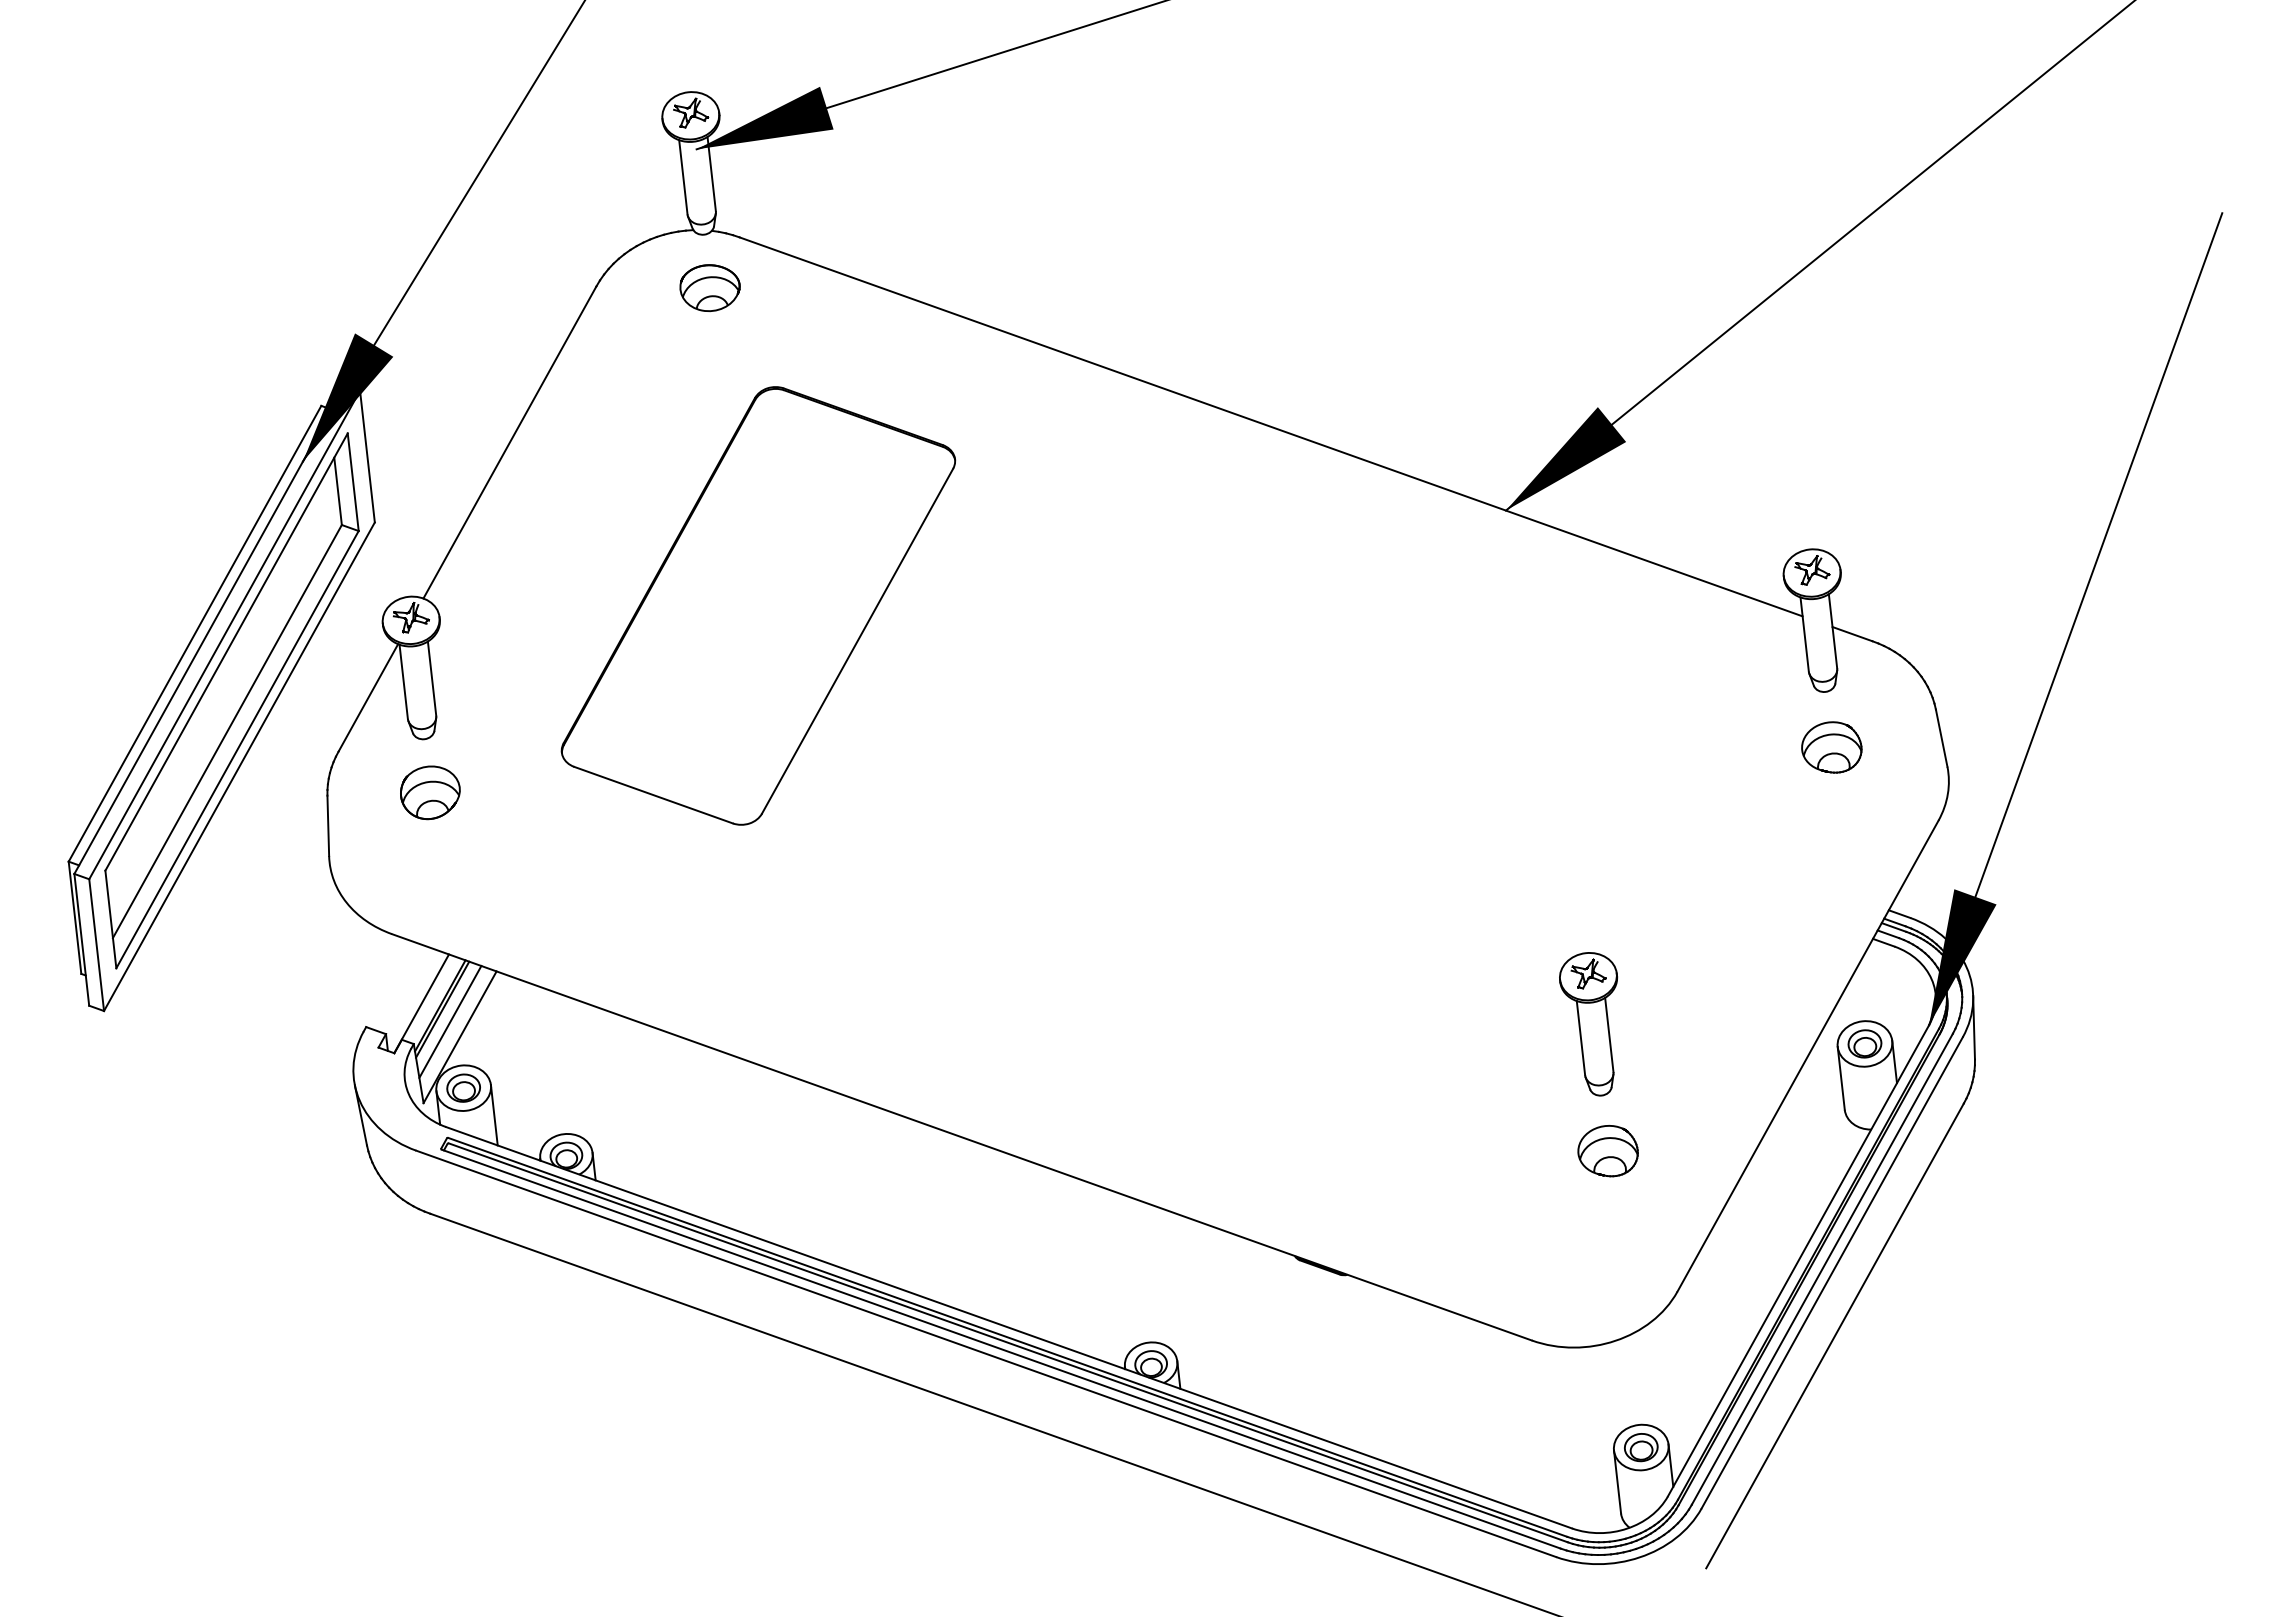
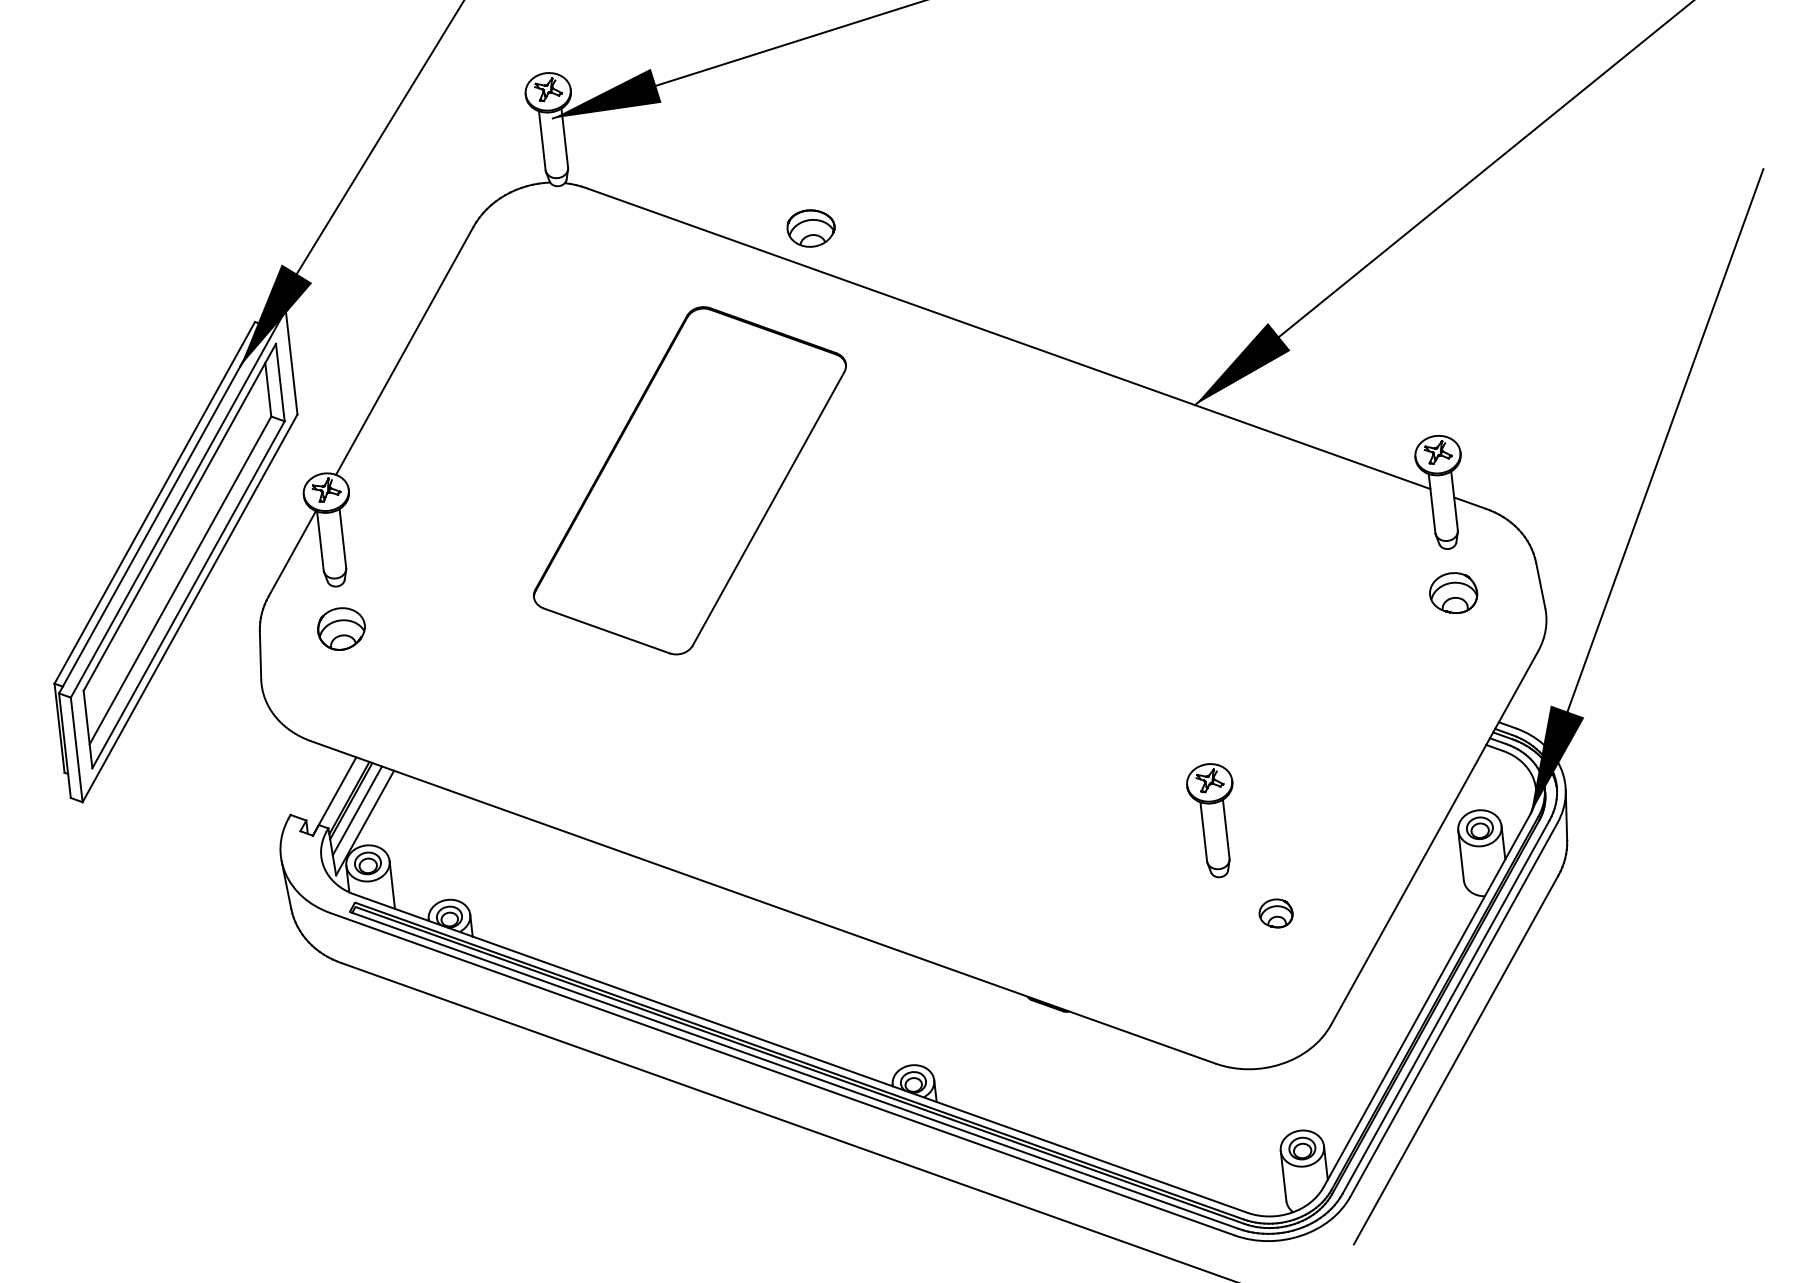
part: (709, 288) -> (810, 228), moved
part: (758, 605) -> (689, 480), moved
part: (1588, 1024) -> (1209, 820), moved
part: (1607, 1151) -> (1275, 913), size x0.7

